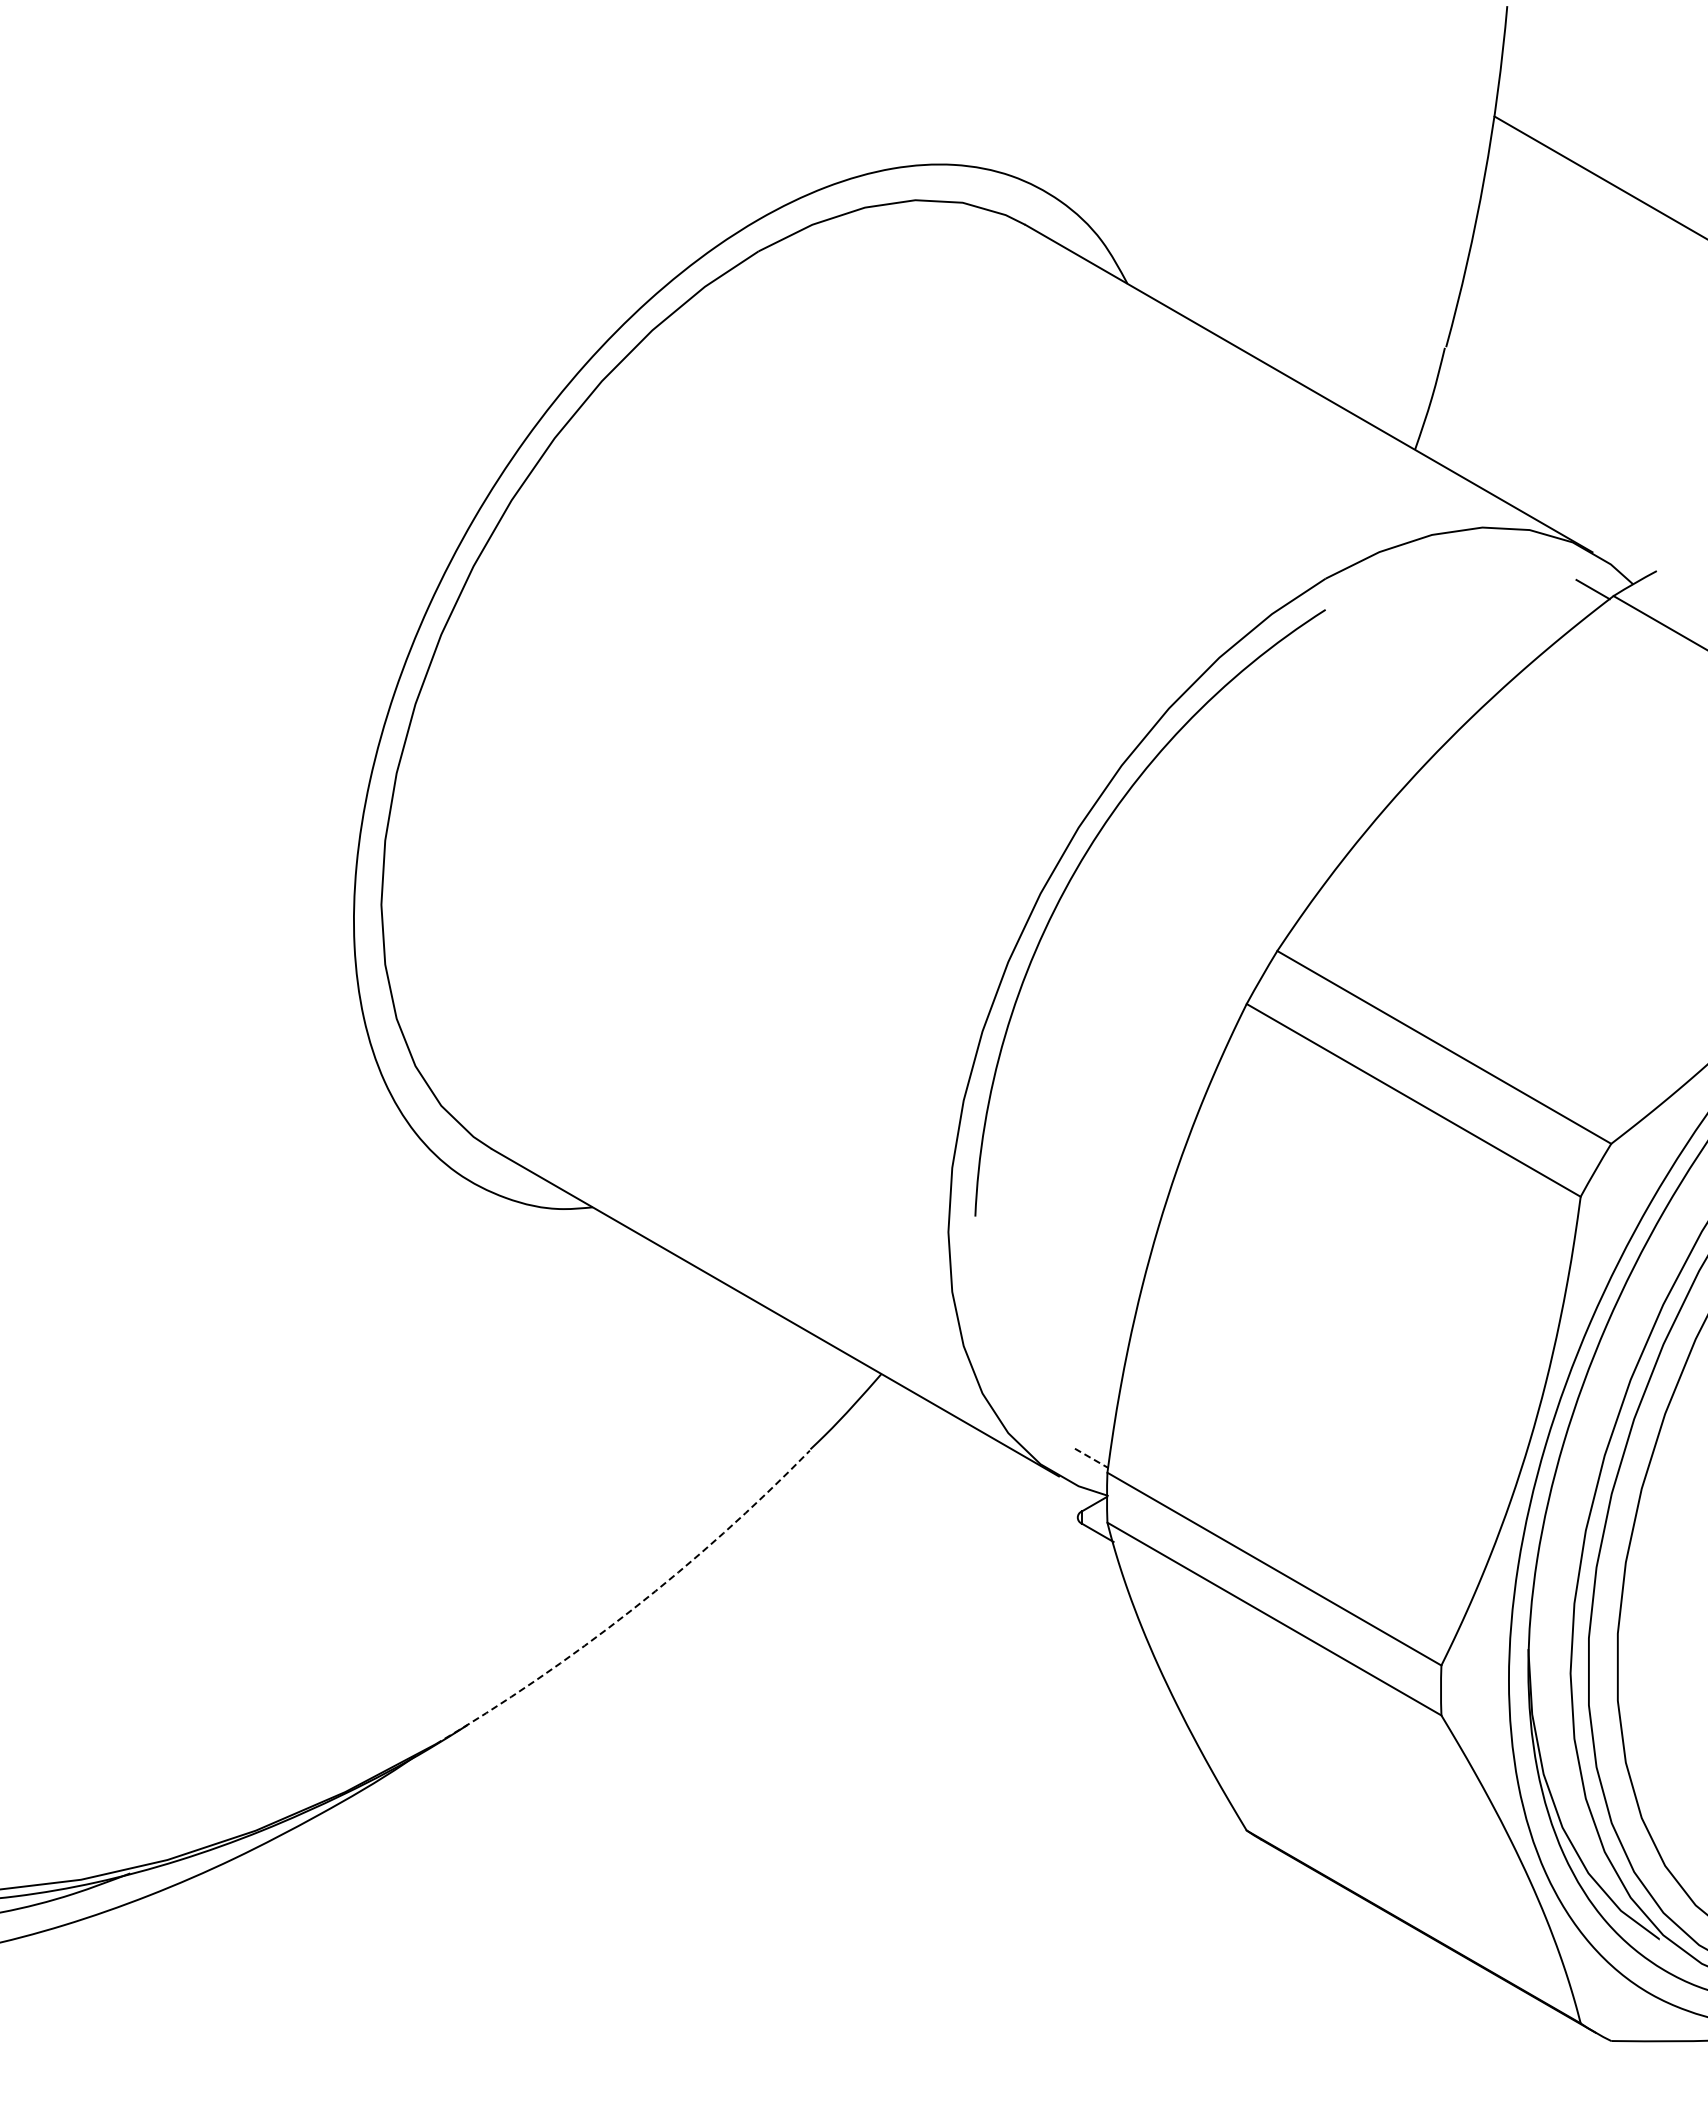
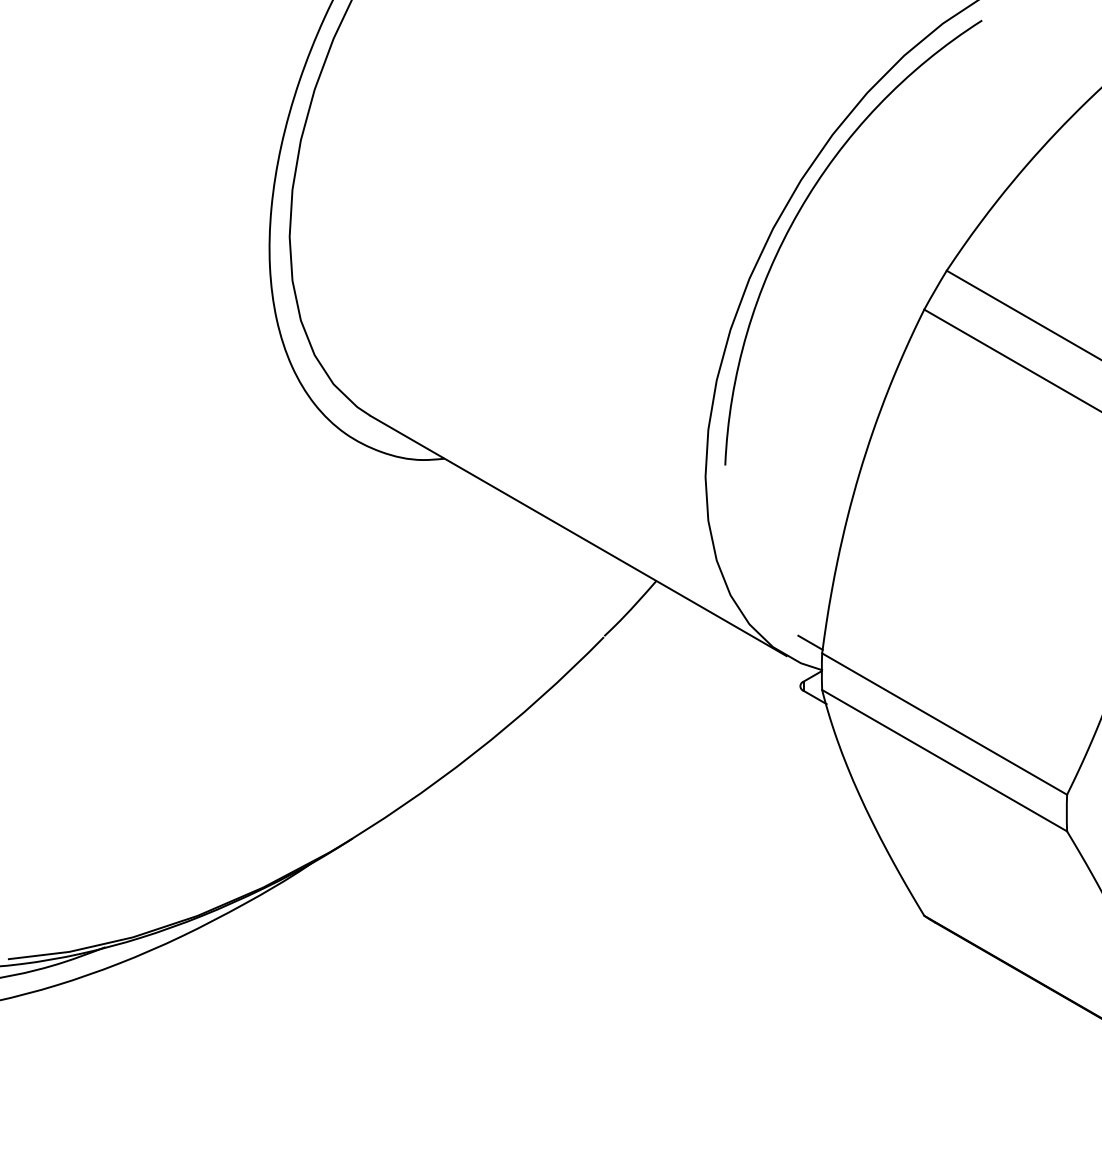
line: (1092, 1458) -> (811, 642), dashed -> solid
arc: (632, 1609) -> (473, 753), dashed -> solid

